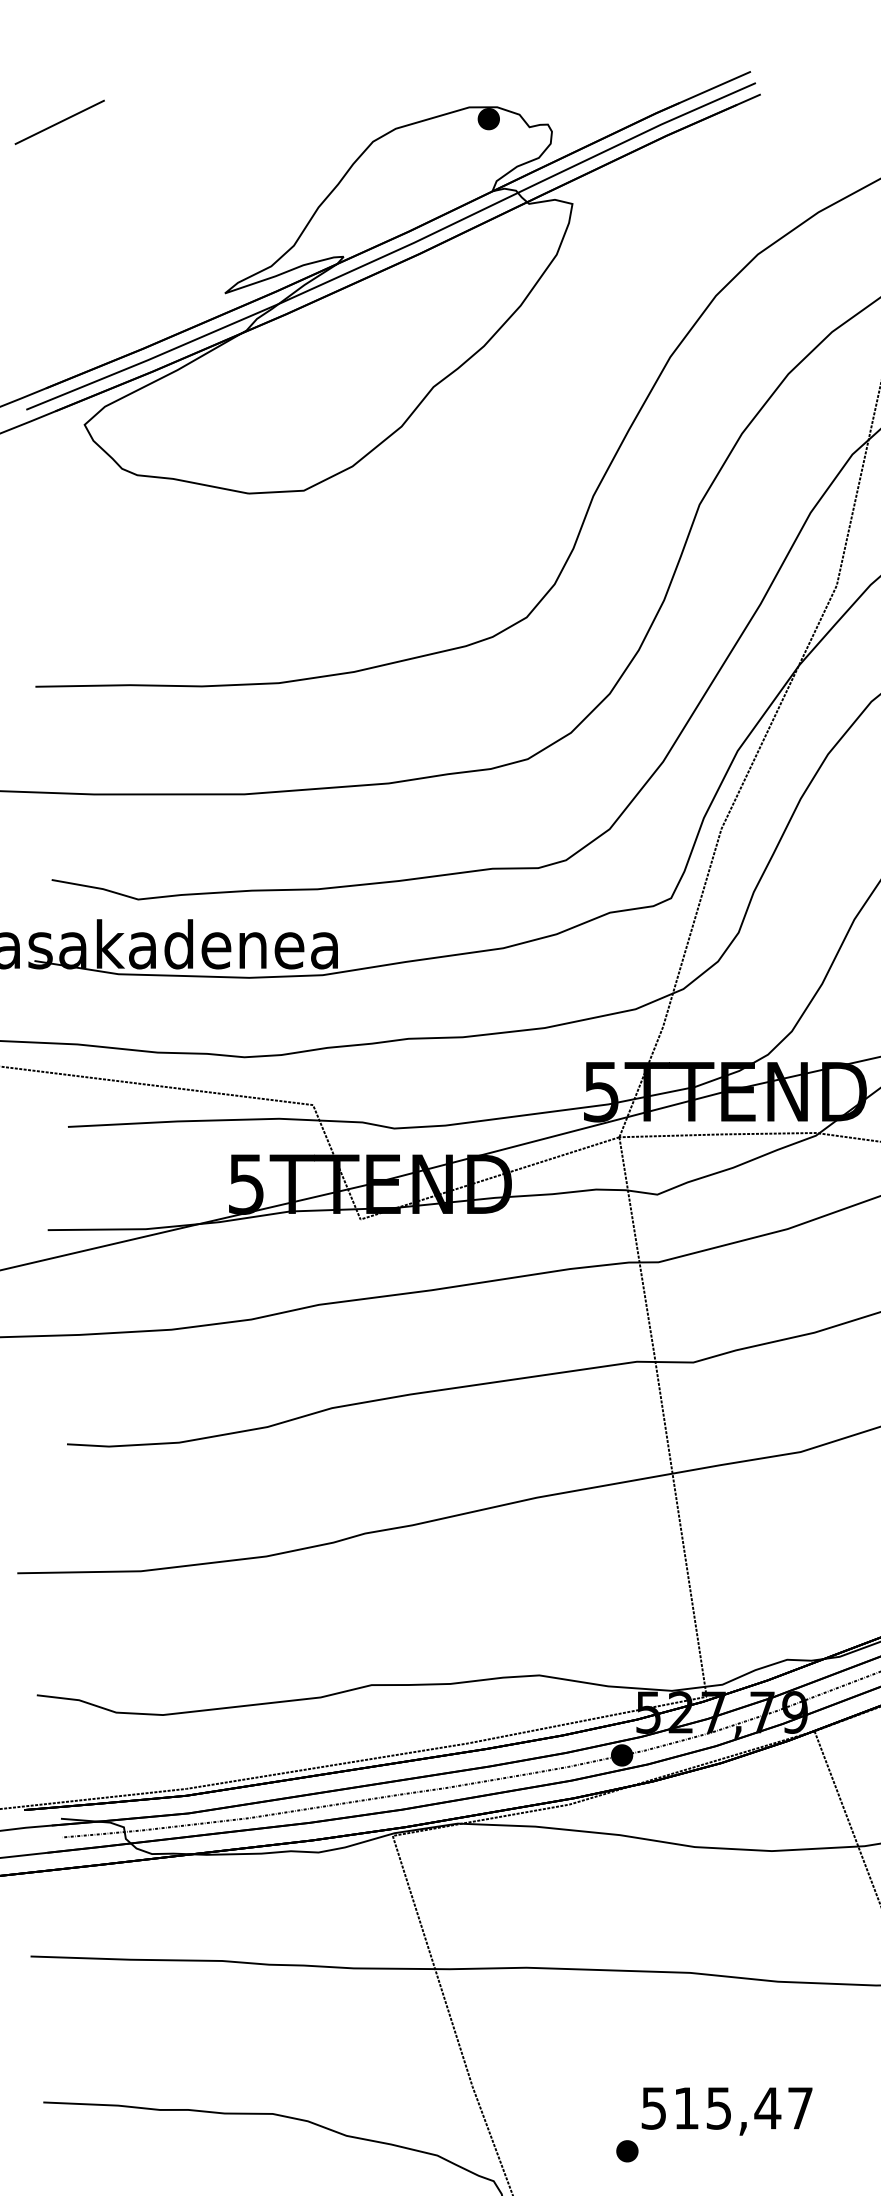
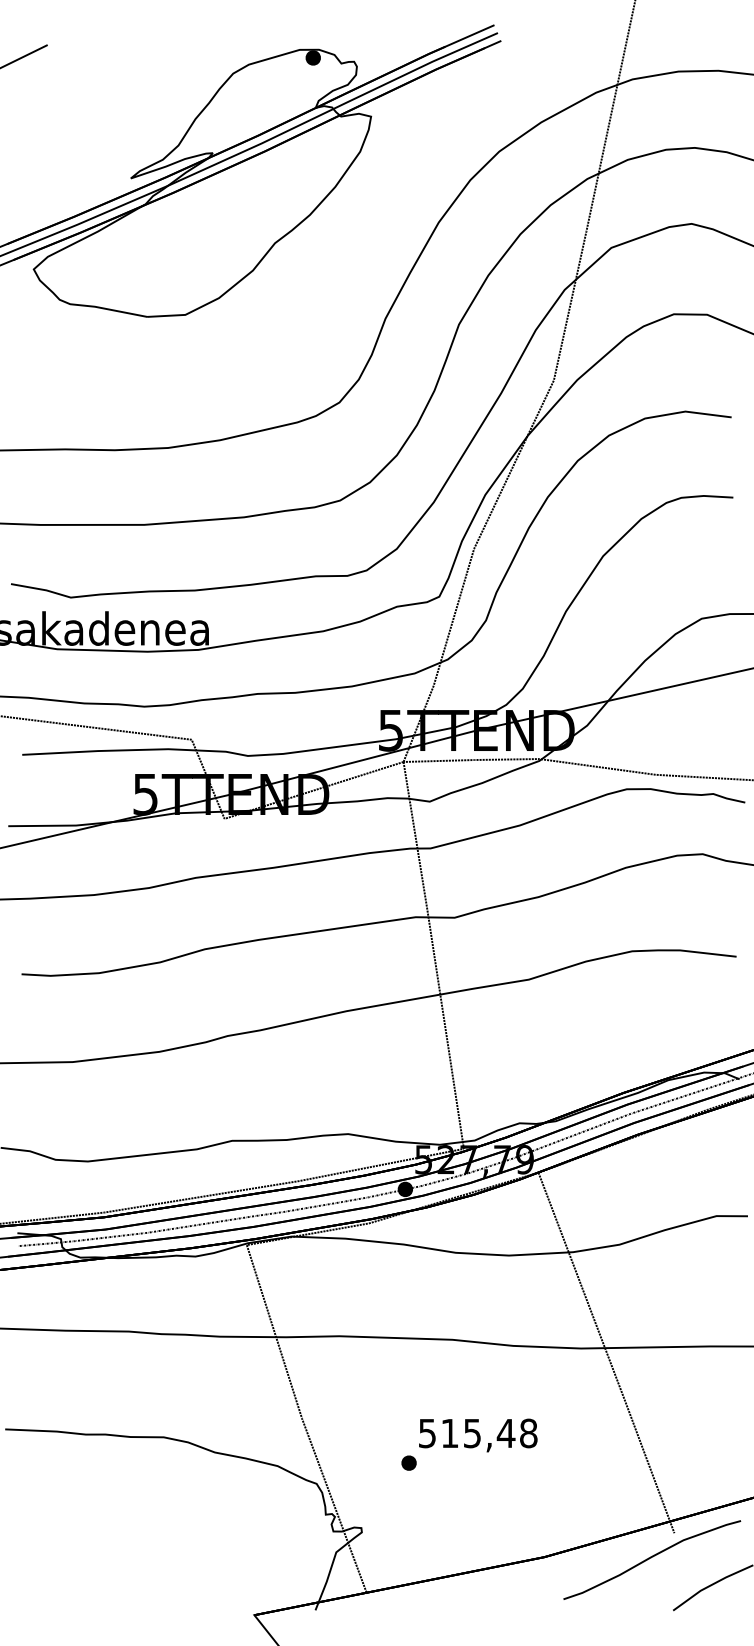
text: (800, 2108) -> (528, 1433), 515,47 -> 515,48

